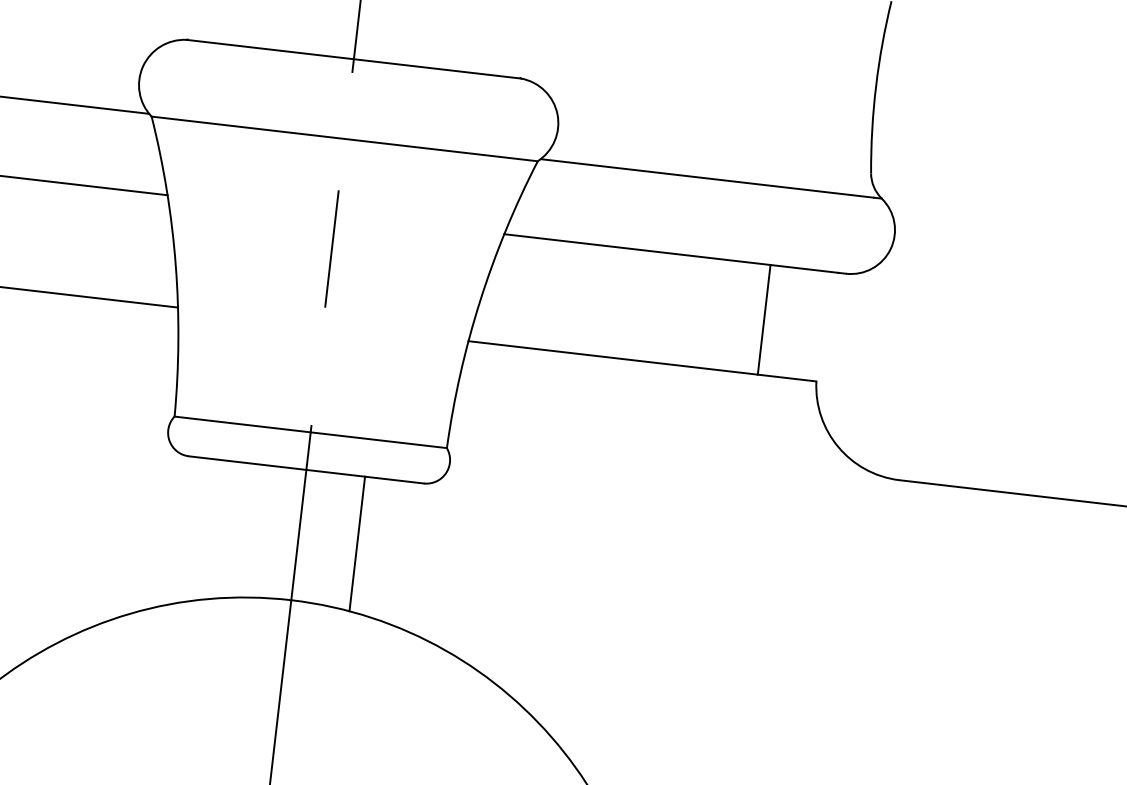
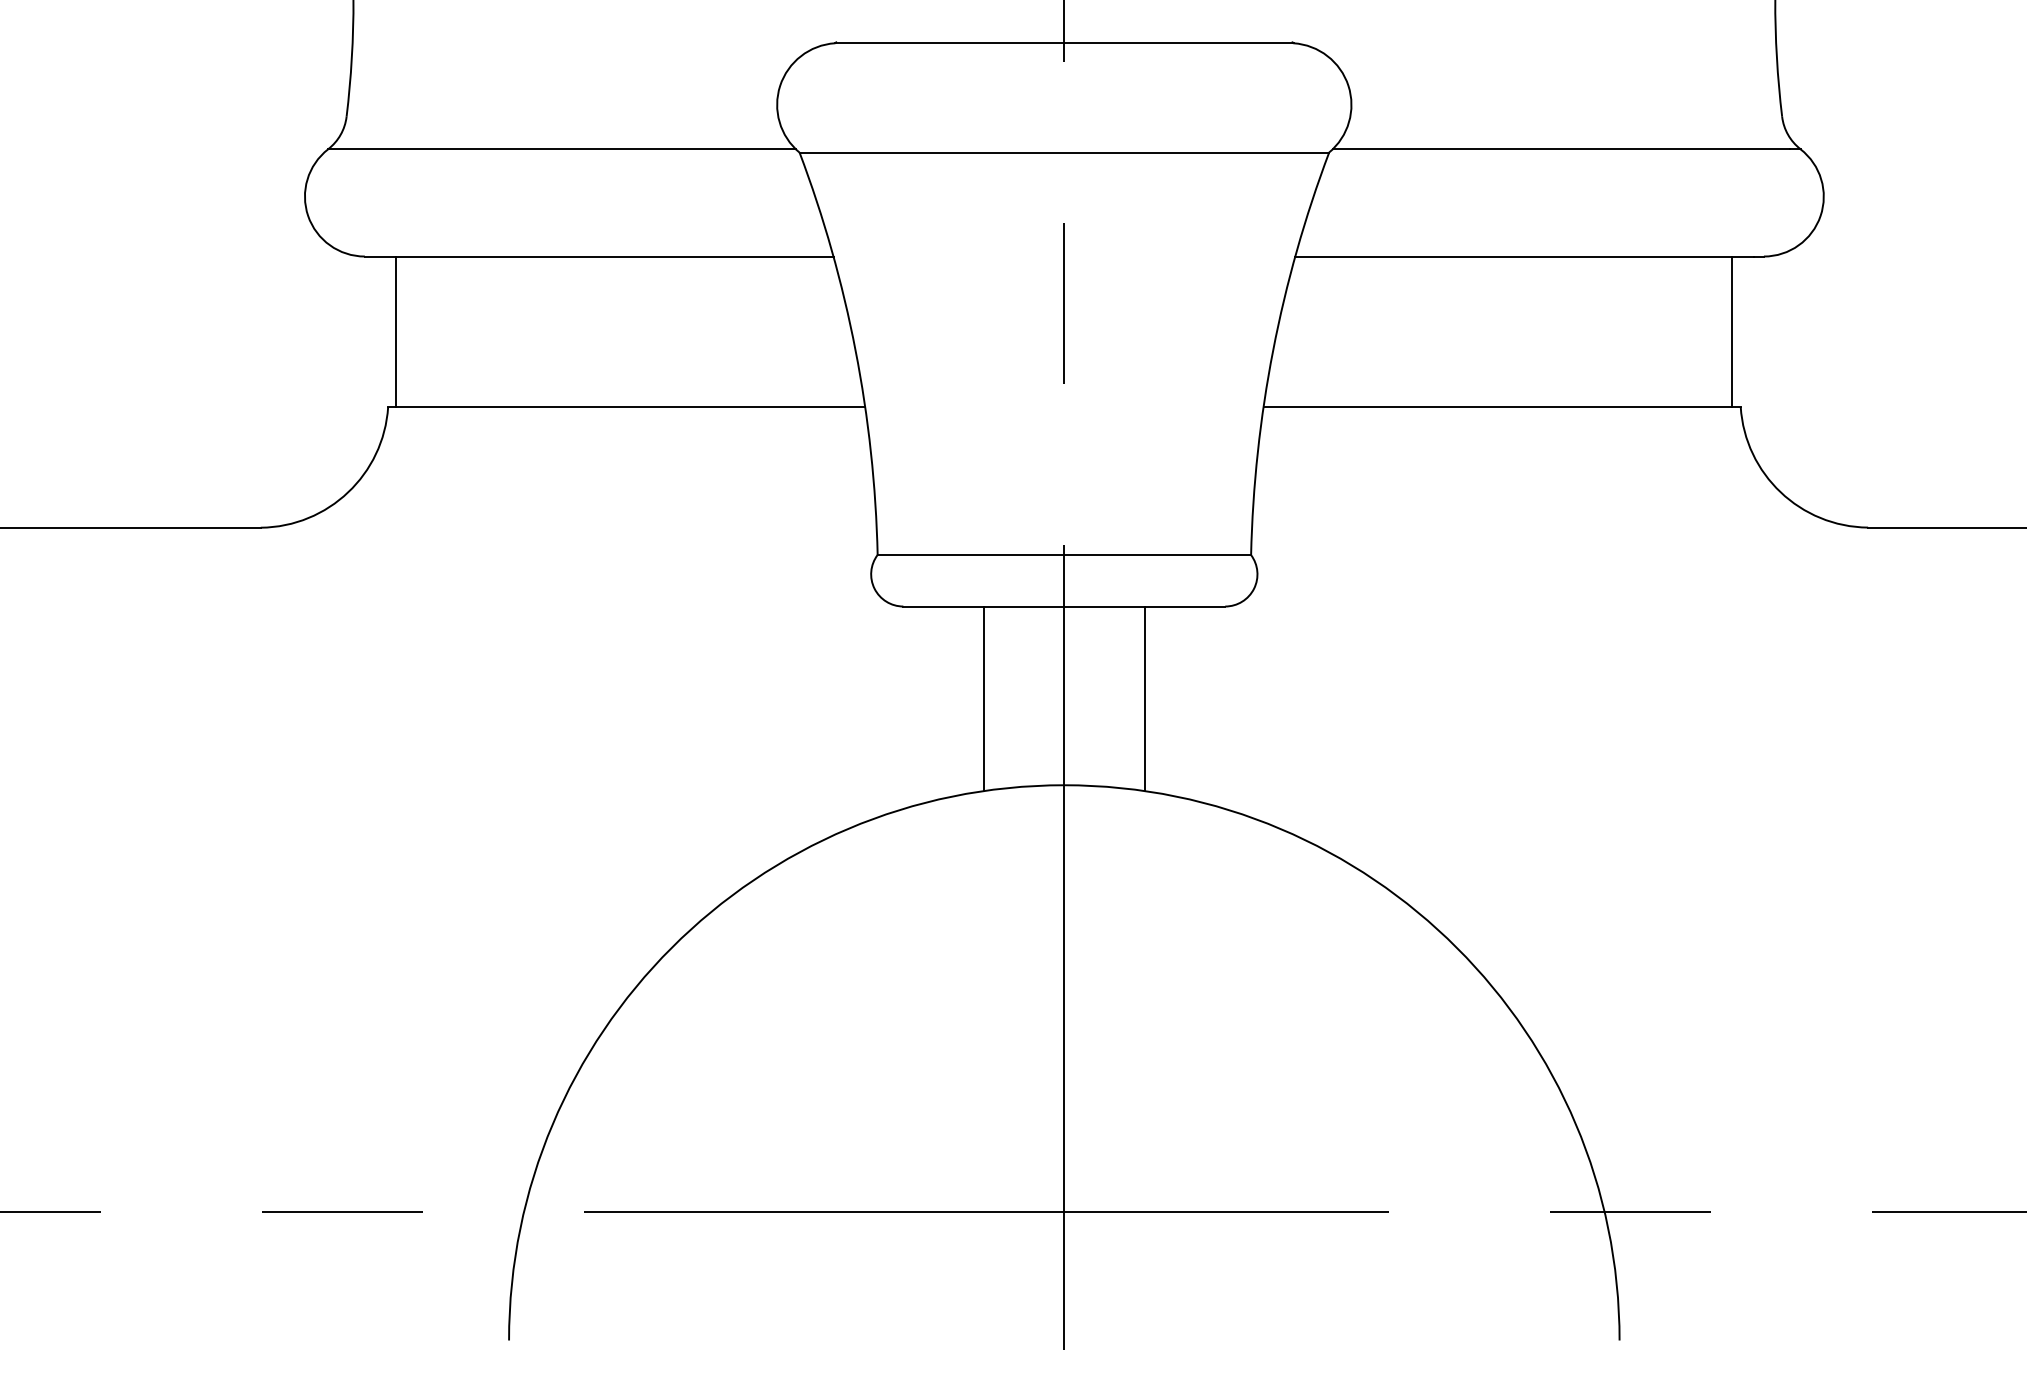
line: (764, 319) -> (1732, 331), moved
line: (239, 530) -> (983, 698), added

